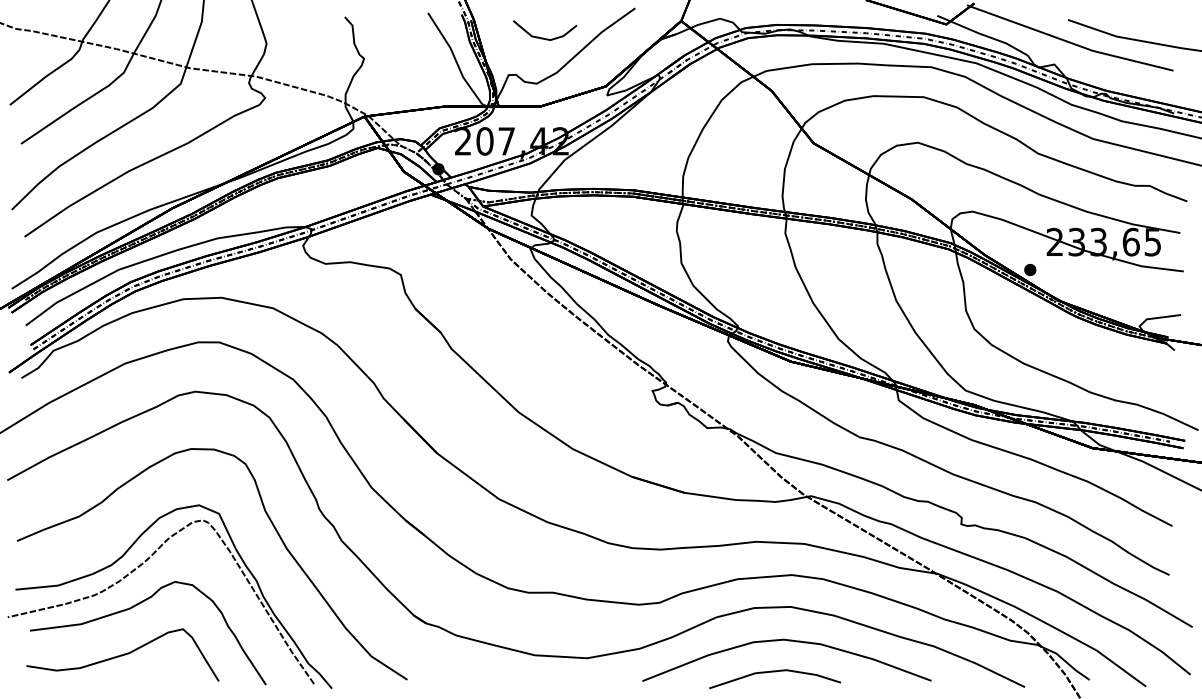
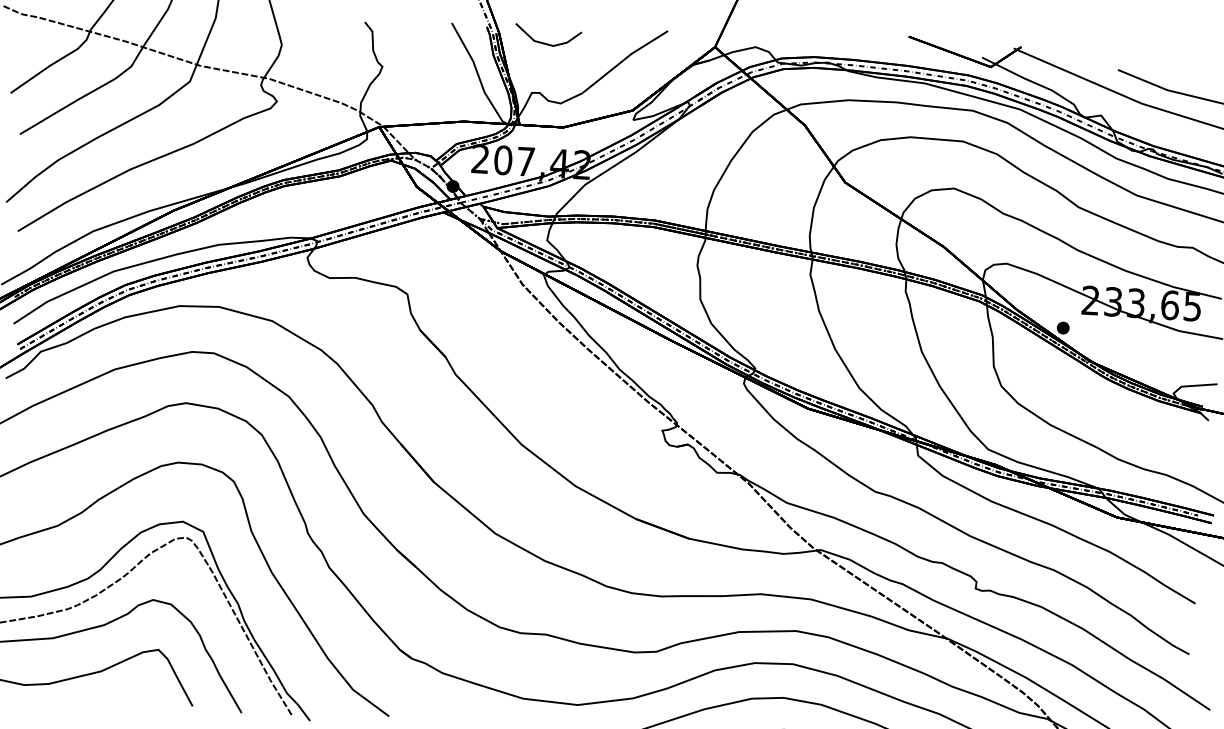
line: (543, 37) -> (546, 42), moved

